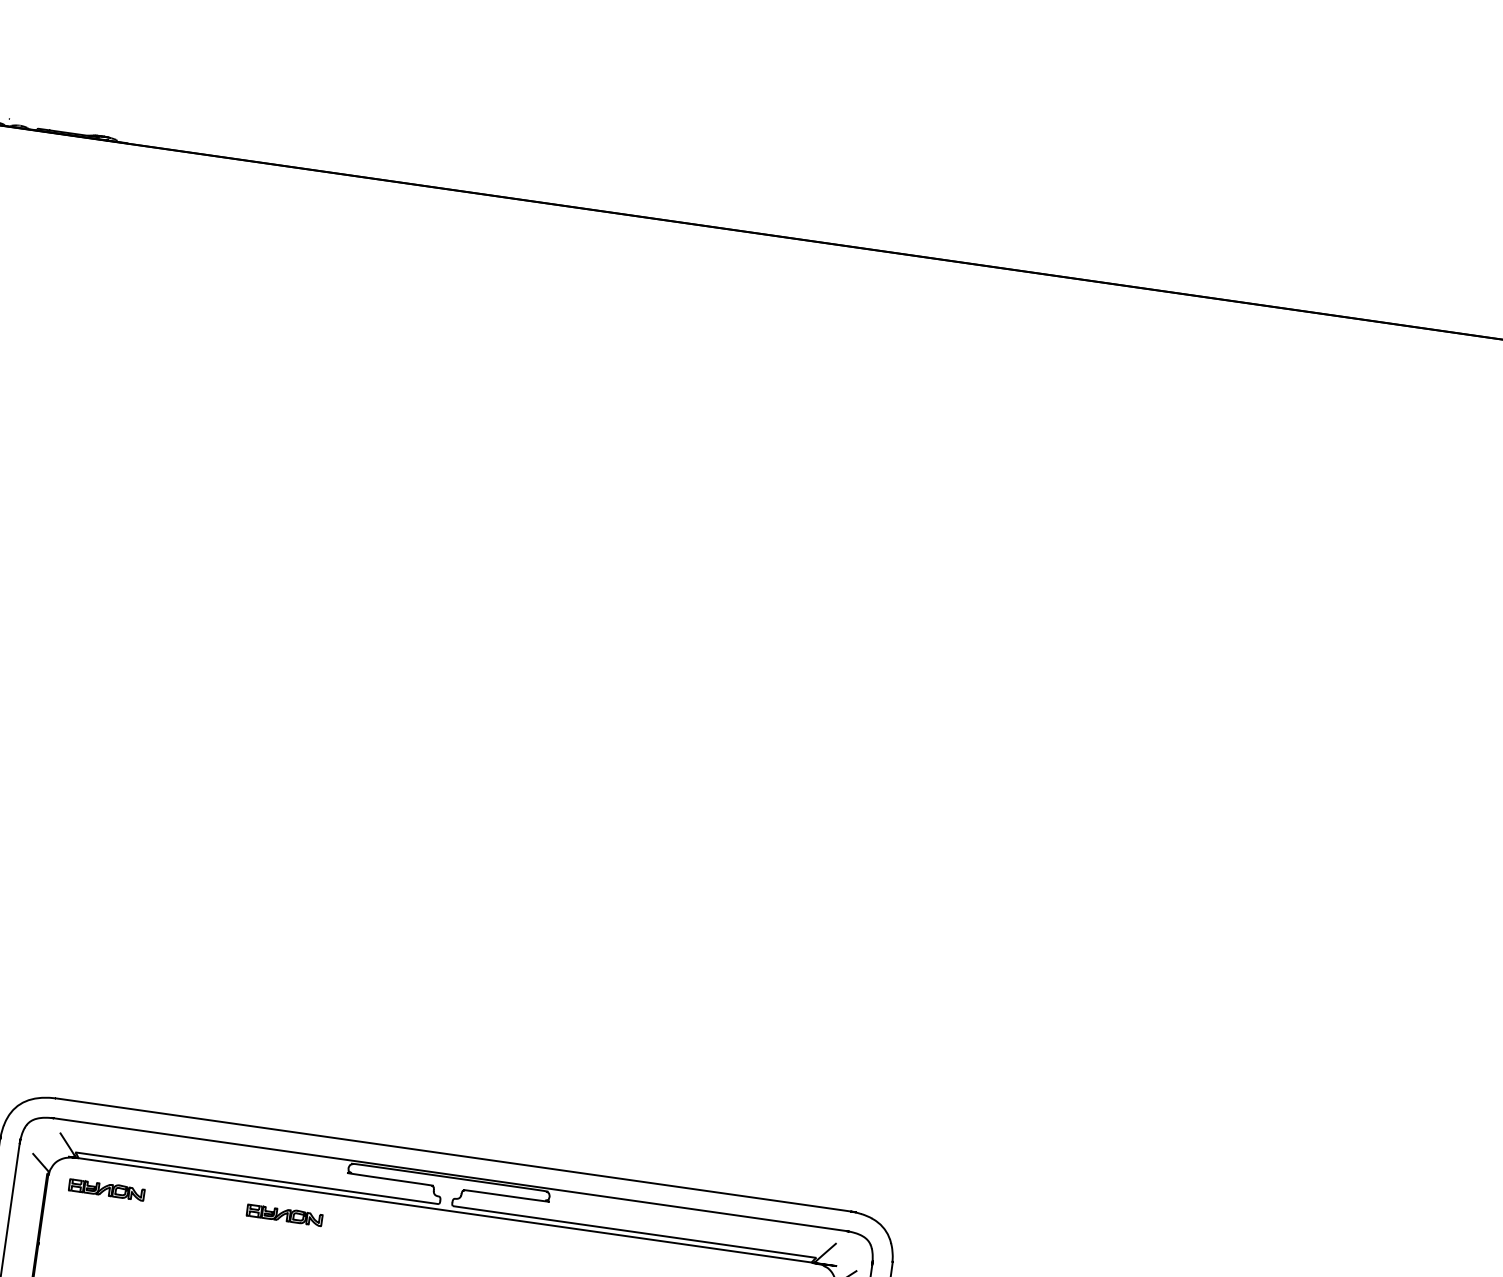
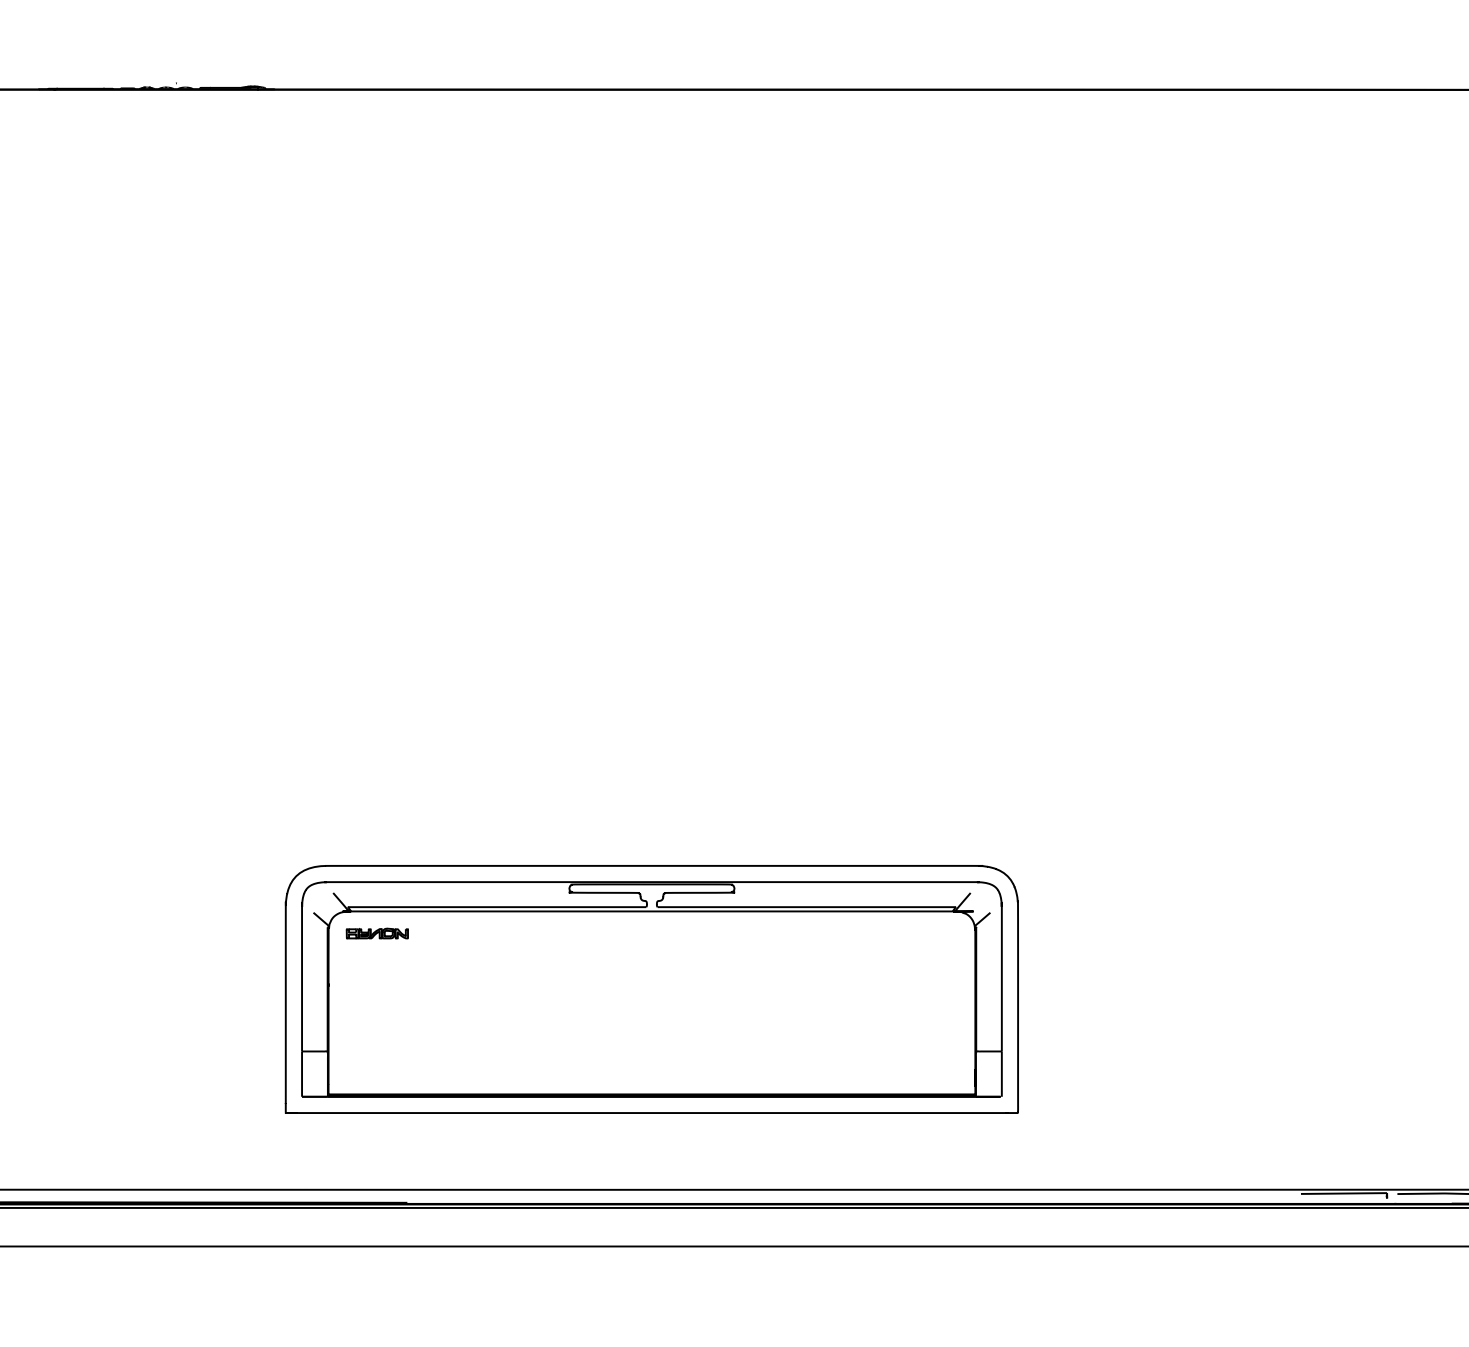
part: (283, 1214) -> (522, 933), removed

